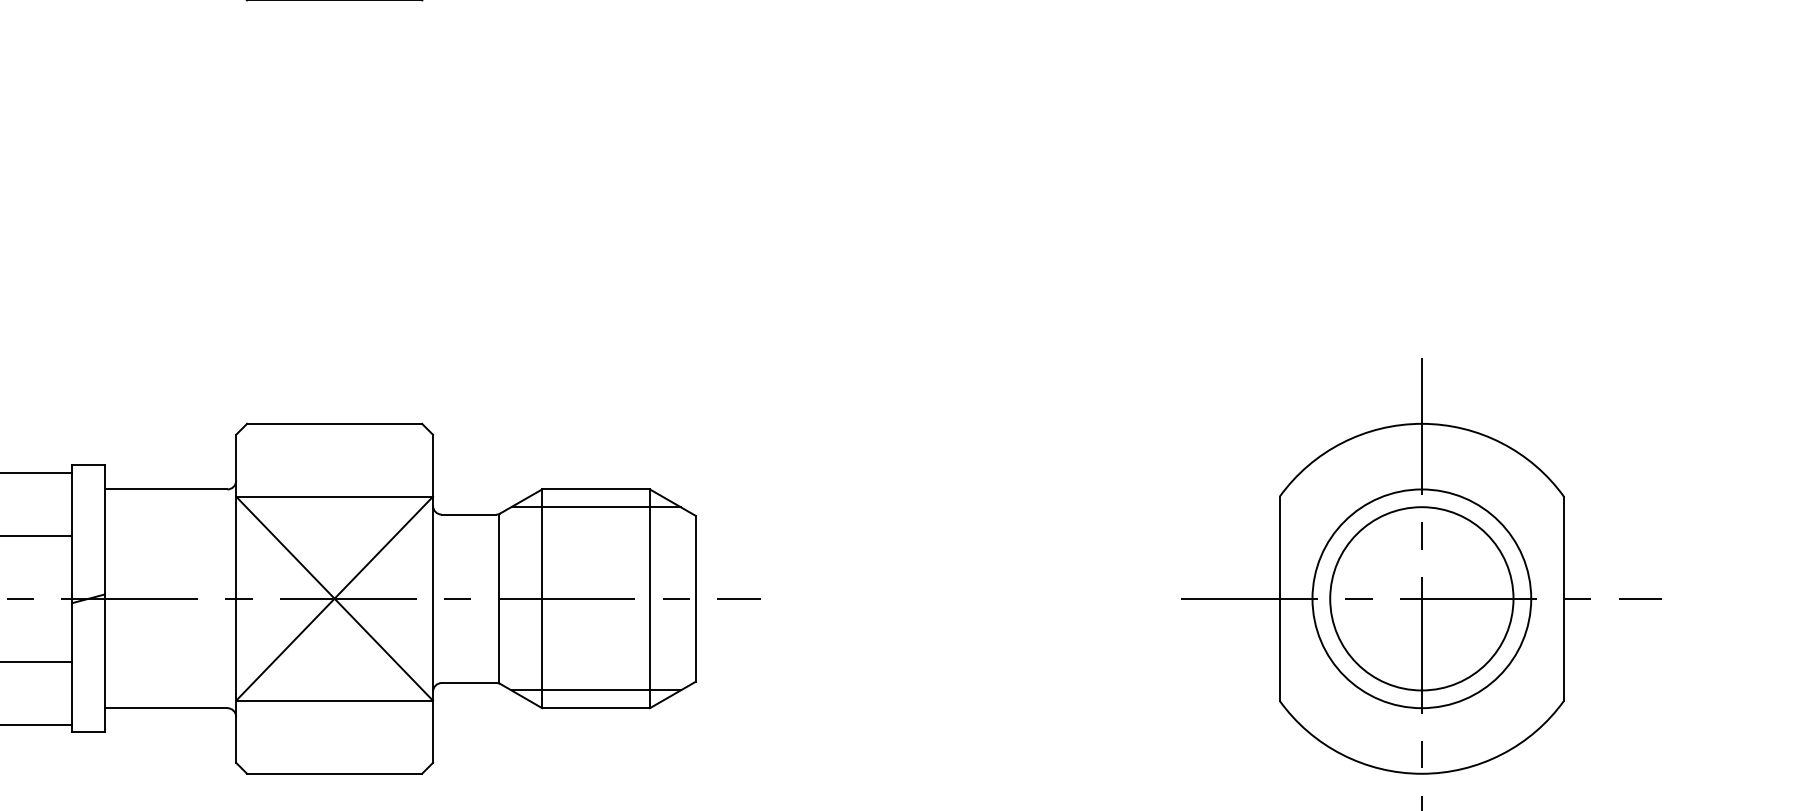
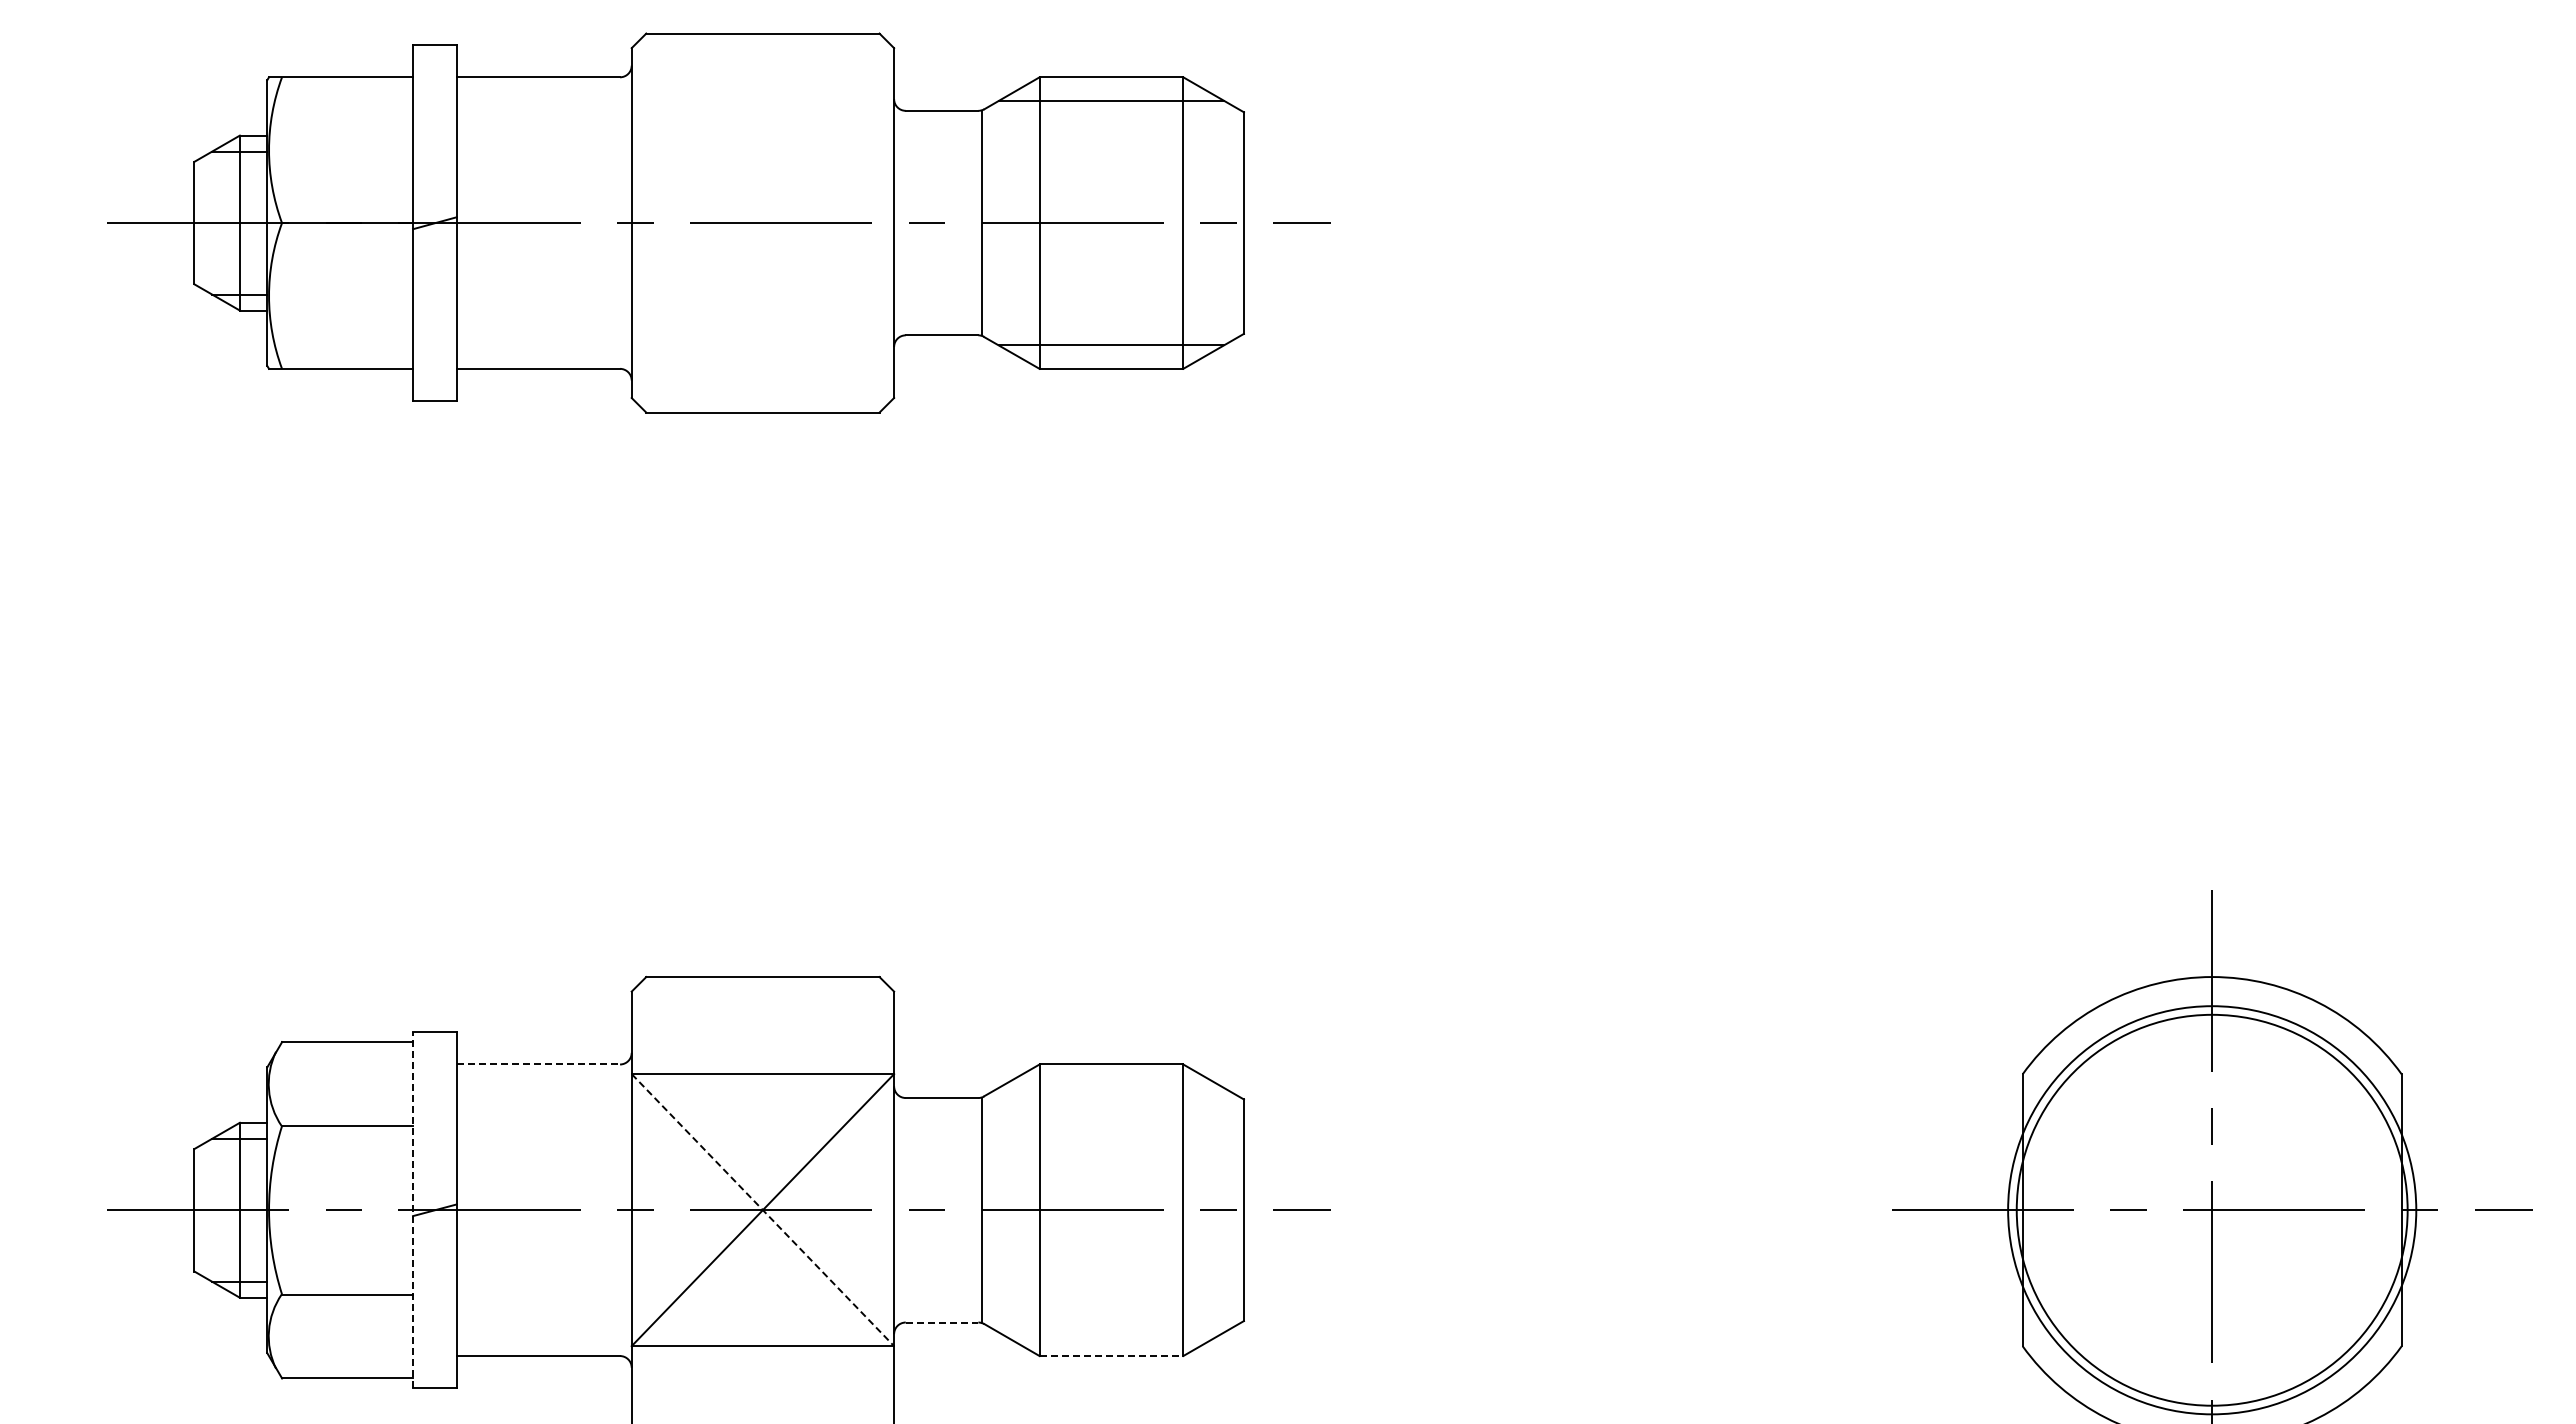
line: (166, 489) -> (538, 1064), solid -> dashed
line: (596, 507) -> (1111, 1088), removed
line: (72, 598) -> (413, 1210), solid -> dashed
line: (334, 598) -> (762, 1210), solid -> dashed
circle: (1421, 598) -> (2211, 1210), size x1.4
circle: (1422, 598) -> (2212, 1210), size x1.6
line: (469, 683) -> (942, 1322), solid -> dashed
line: (596, 690) -> (1111, 1332), removed
line: (596, 708) -> (1111, 1356), solid -> dashed

